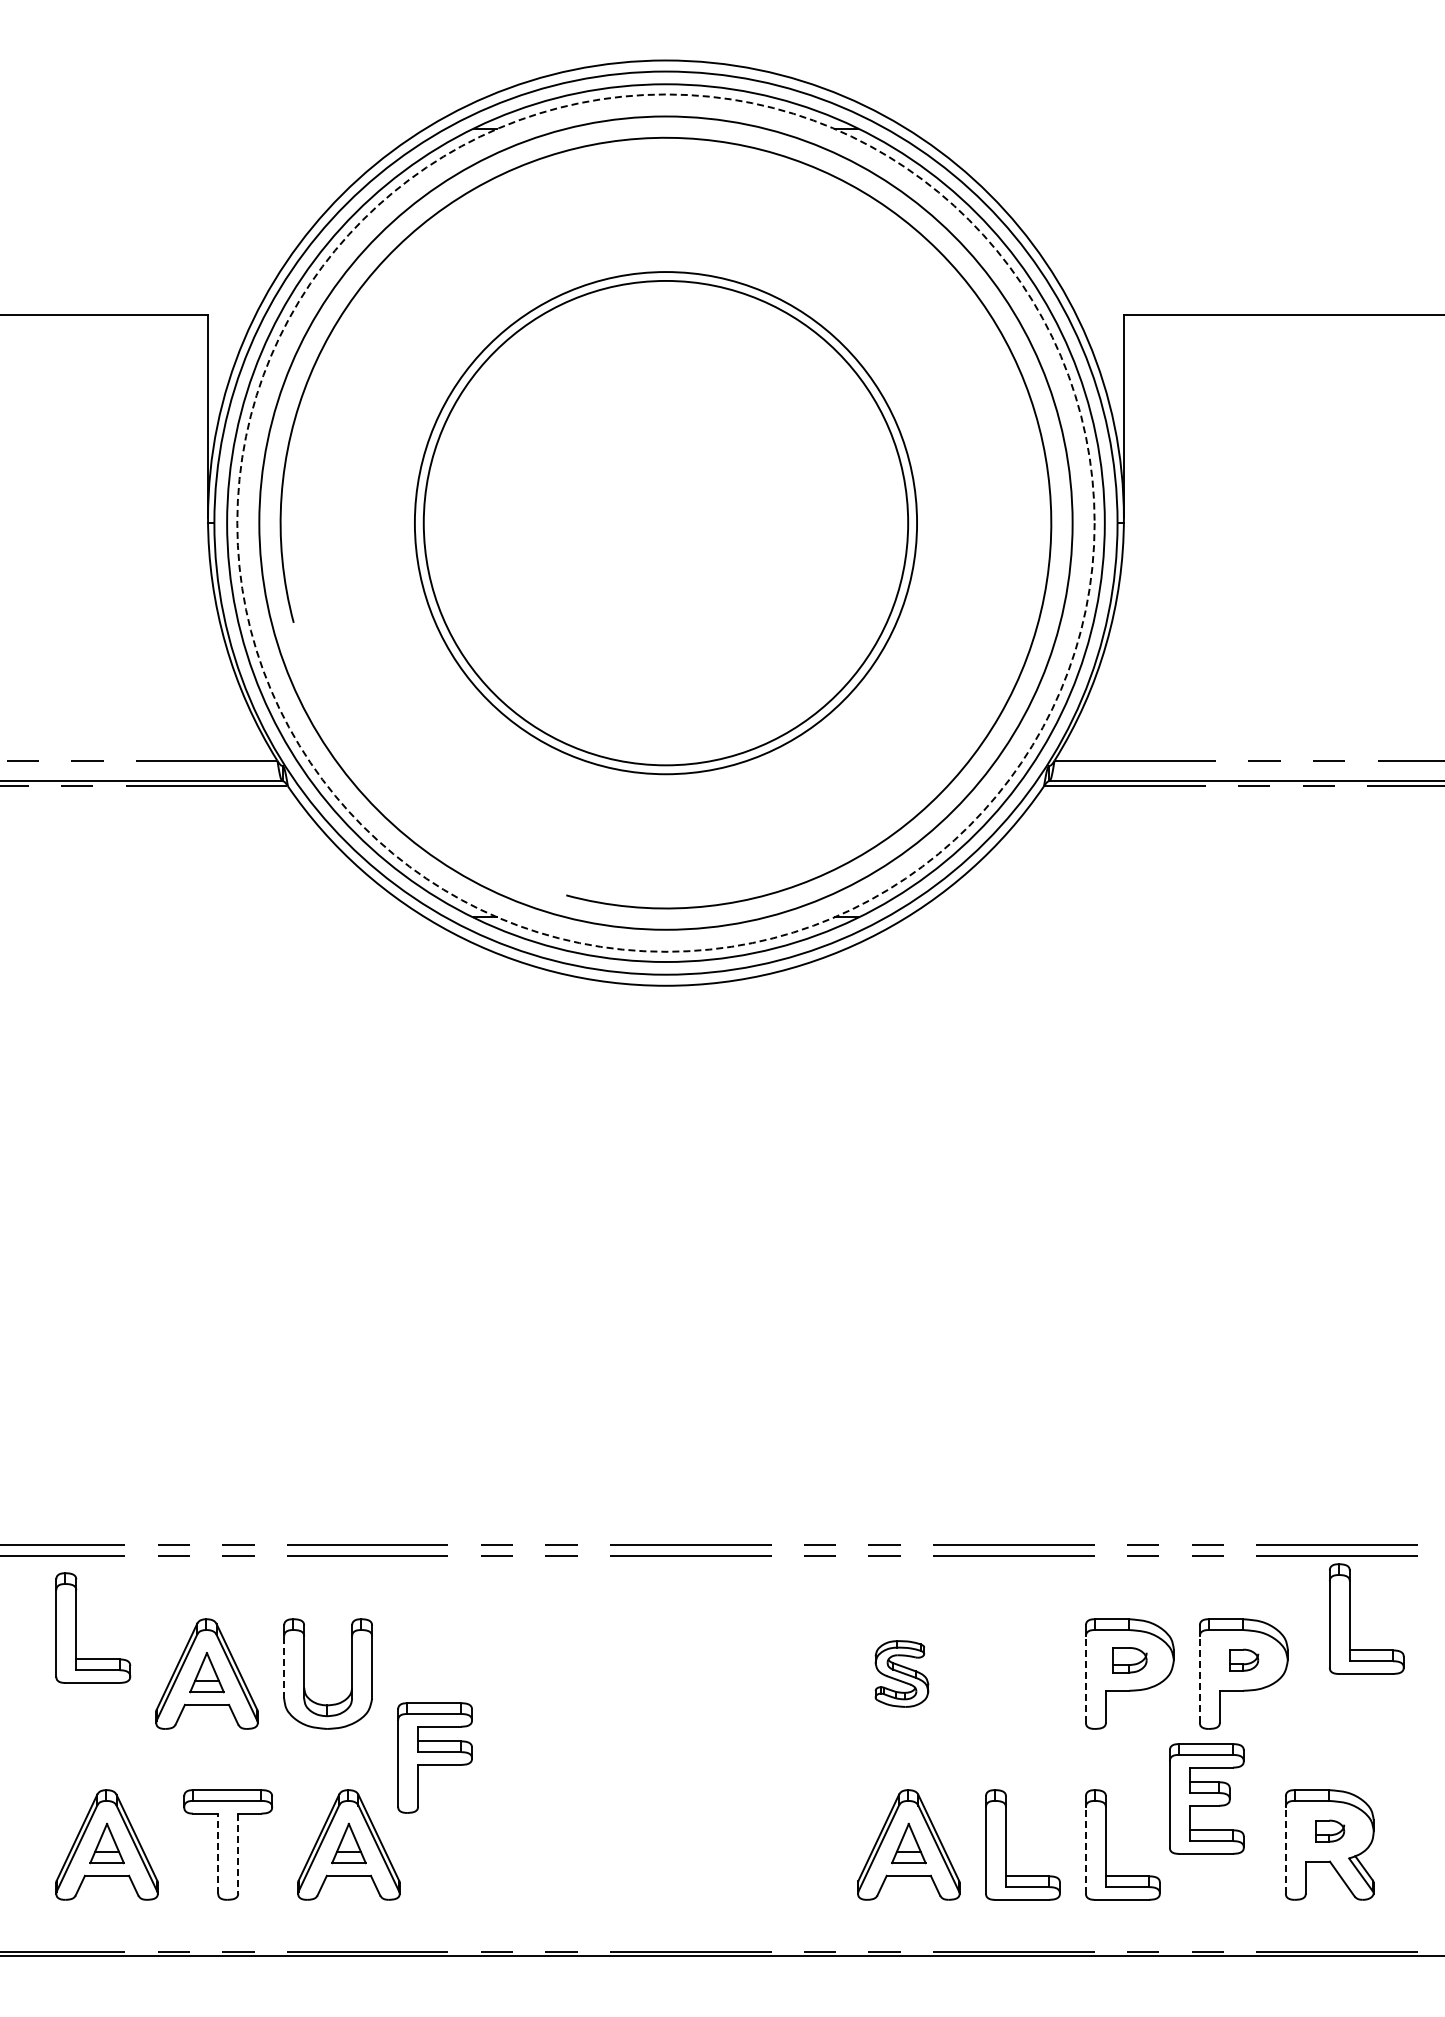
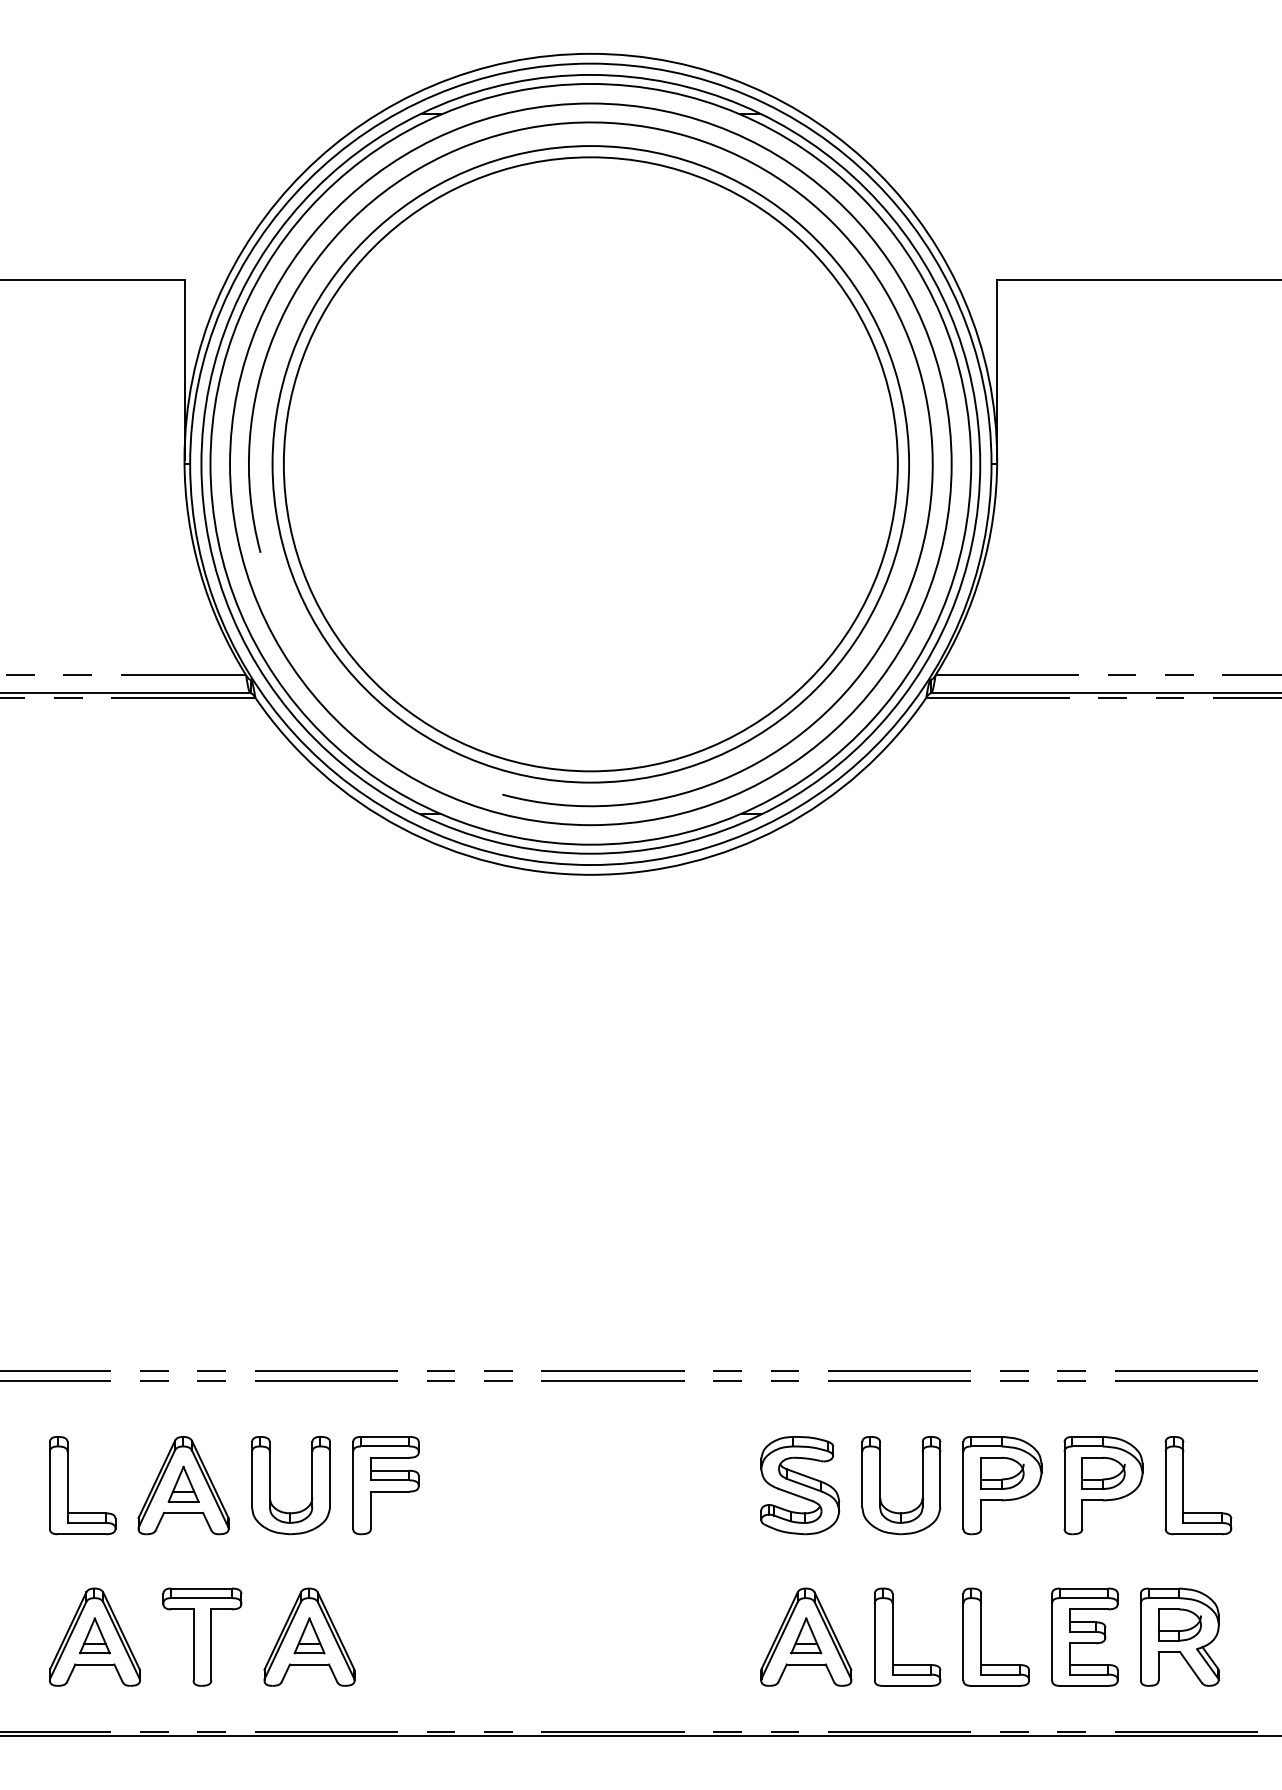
circle: (665, 522) -> (590, 463), dashed -> solid
circle: (665, 522) -> (590, 463), size x1.43
circle: (665, 523) -> (590, 464), size x1.43
part: (1350, 1618) -> (1184, 1485), moved
part: (76, 1627) -> (67, 1485), moved
part: (1129, 1659) -> (1002, 1472), size x1.43
part: (1243, 1659) -> (1103, 1472), size x1.67
line: (284, 1666) -> (252, 1478), dashed -> solid
part: (901, 1673) -> (799, 1485), size x1.67
part: (992, 1673) -> (880, 1485), added
line: (1085, 1678) -> (963, 1489), dashed -> solid
line: (1199, 1678) -> (1064, 1489), dashed -> solid
part: (434, 1757) -> (385, 1485), moved
part: (1206, 1798) -> (1084, 1636), moved
part: (1329, 1830) -> (1179, 1624), size x1.67
line: (1085, 1849) -> (963, 1641), dashed -> solid
line: (1285, 1849) -> (1140, 1641), dashed -> solid
line: (218, 1853) -> (193, 1644), dashed -> solid
line: (238, 1854) -> (211, 1645), dashed -> solid

